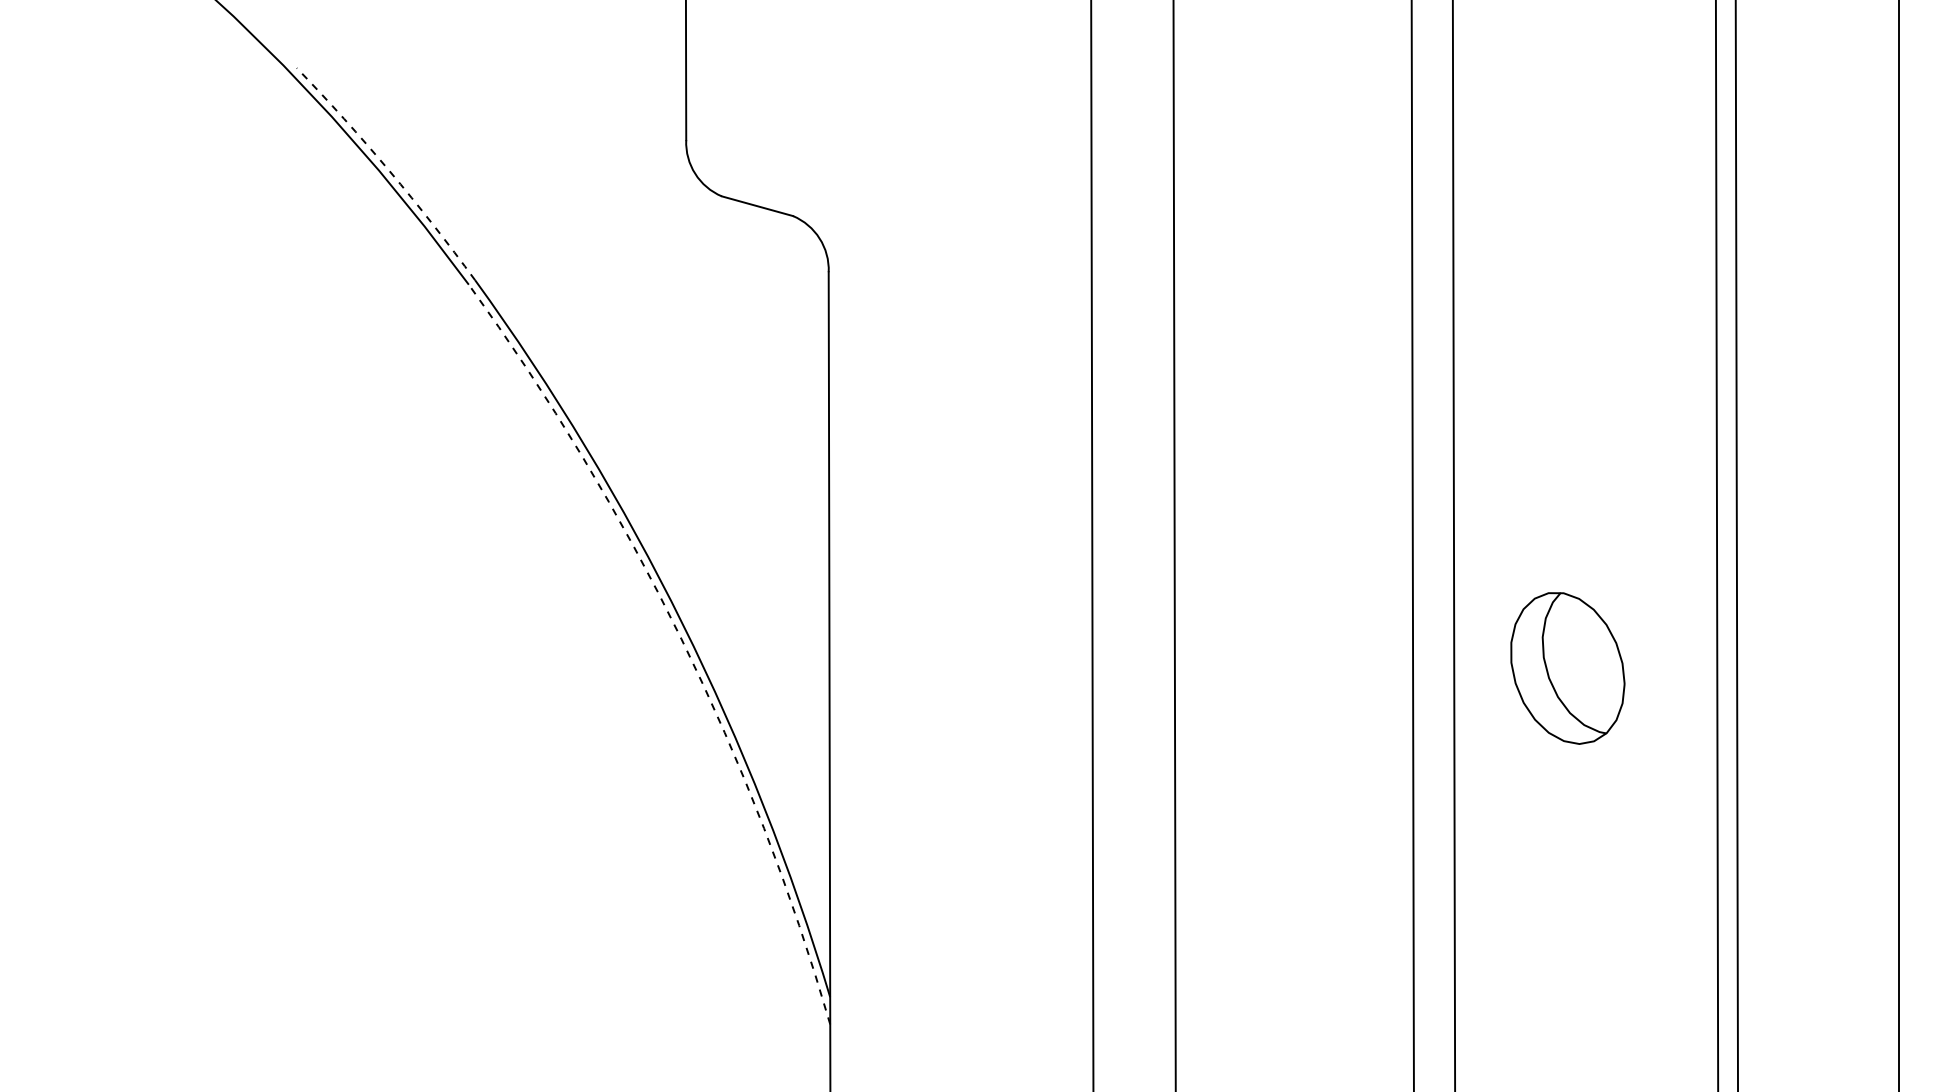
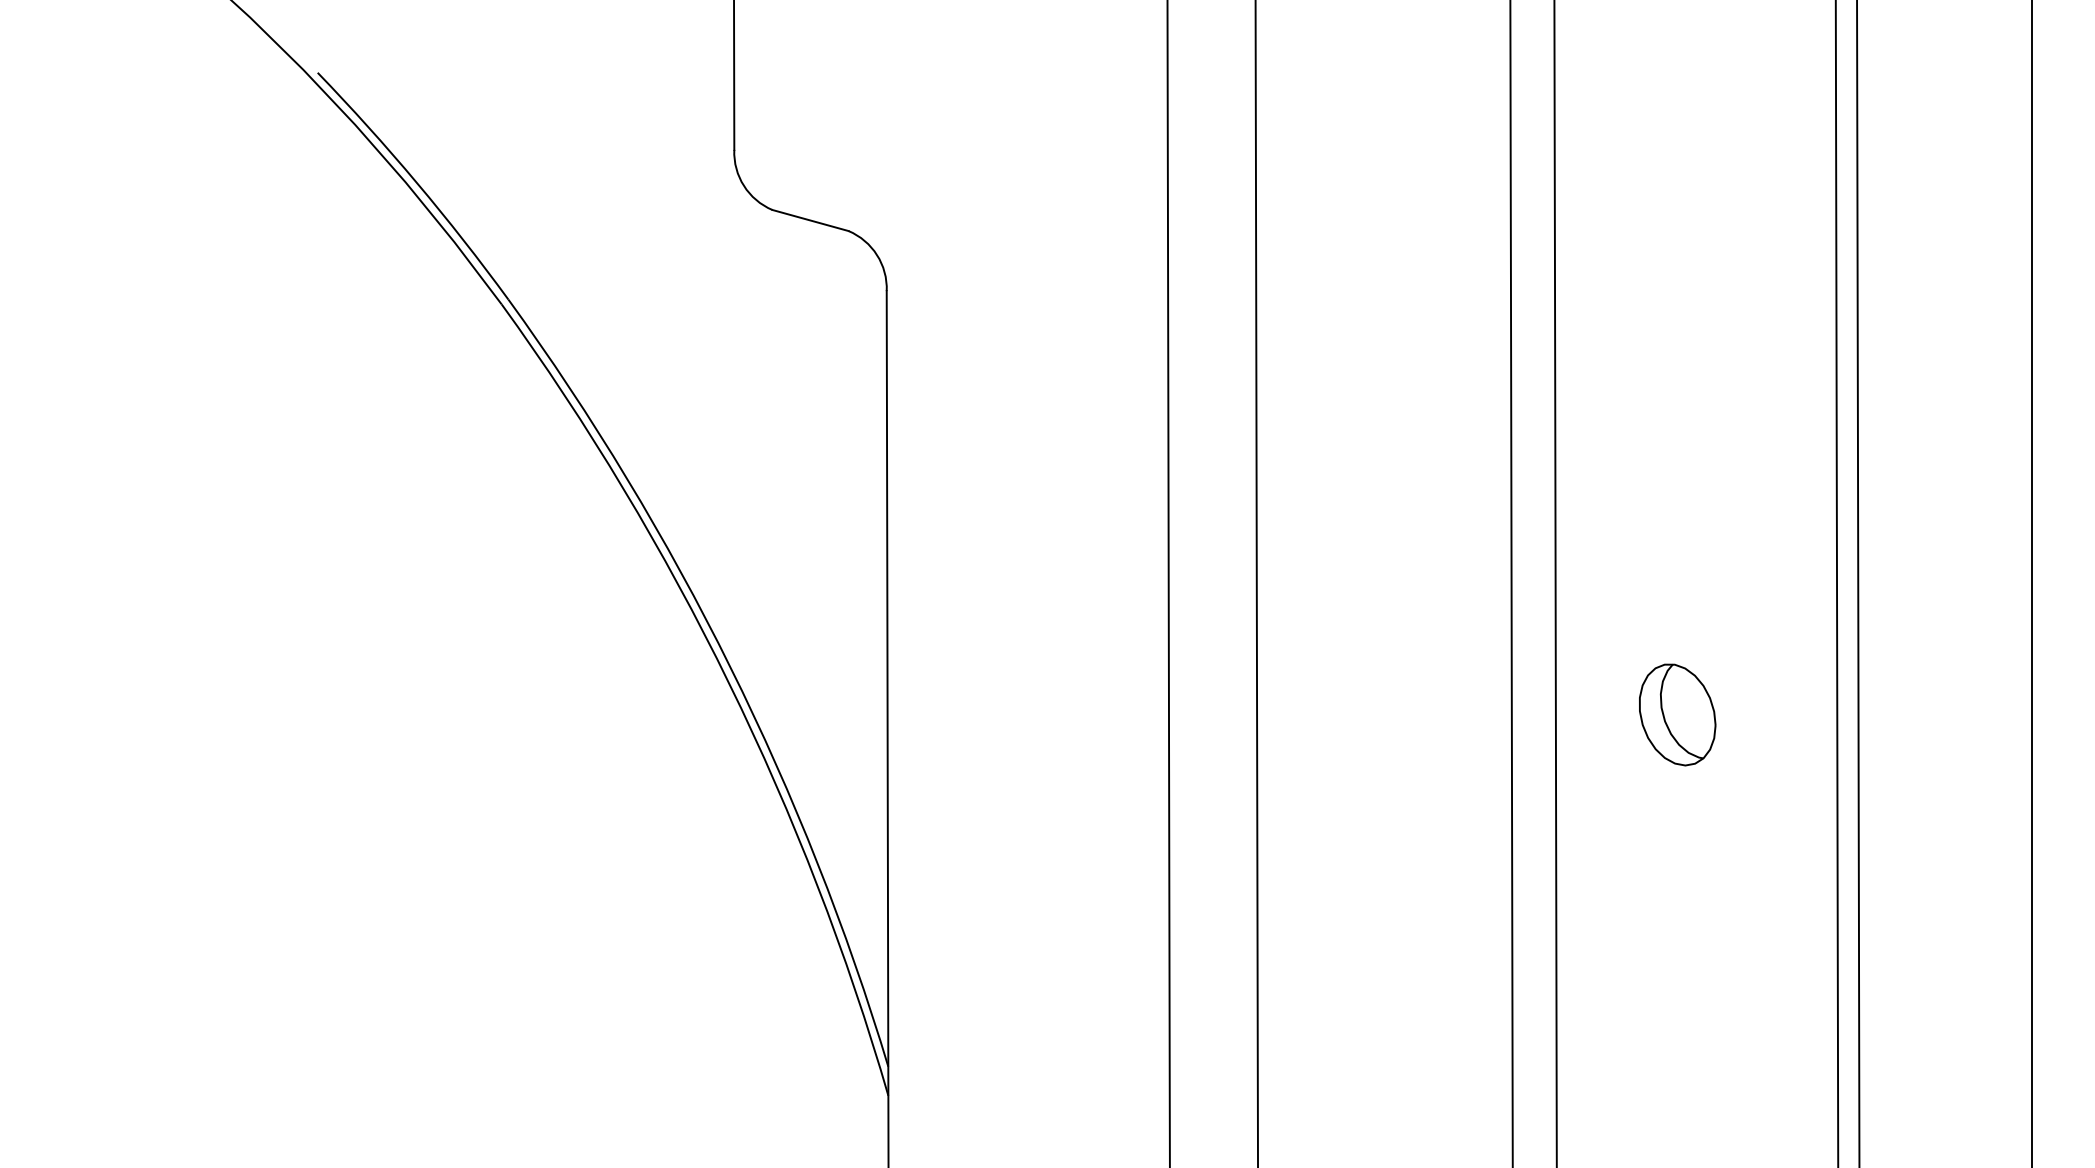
arc: (389, 170) -> (416, 182), dashed -> solid
arc: (681, 639) -> (729, 683), dashed -> solid
part: (1567, 667) -> (1677, 714), size x0.62

